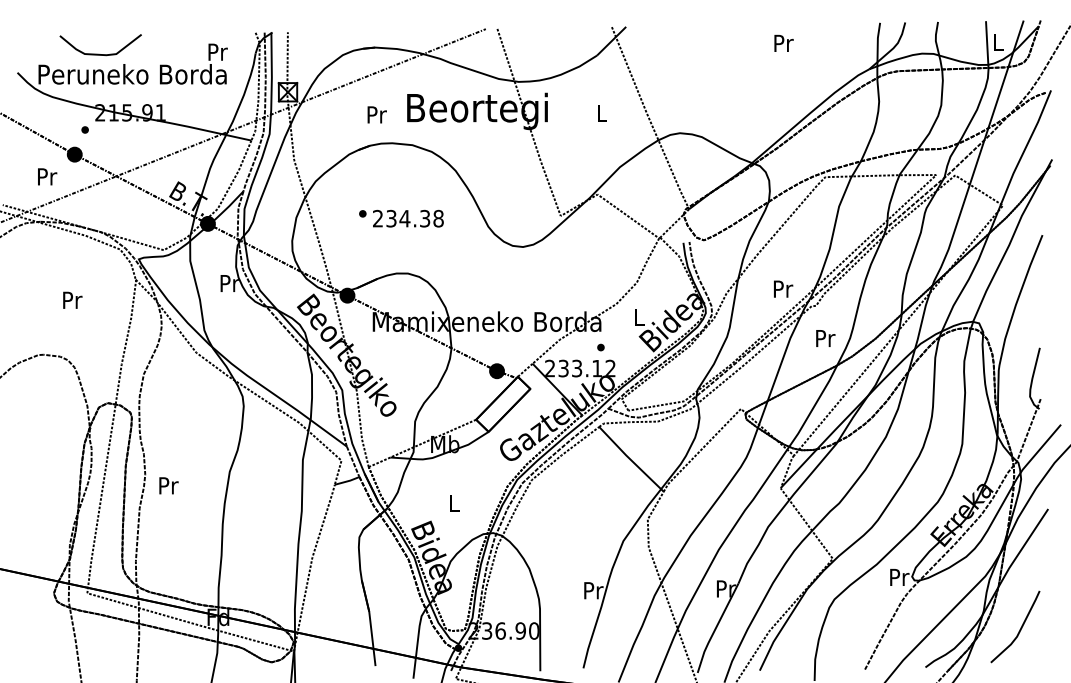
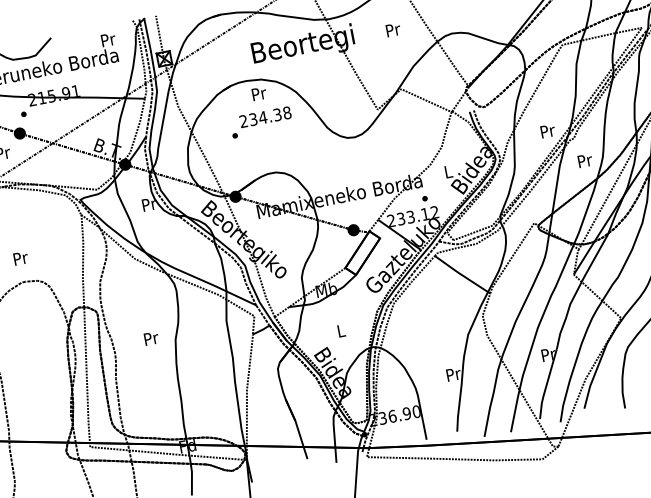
text: (602, 112) -> (393, 29), L -> Pr
text: (376, 114) -> (258, 93), moved
text: (408, 218) -> (265, 117), moved
text: (72, 299) -> (20, 257), moved
text: (168, 485) -> (151, 338), moved

